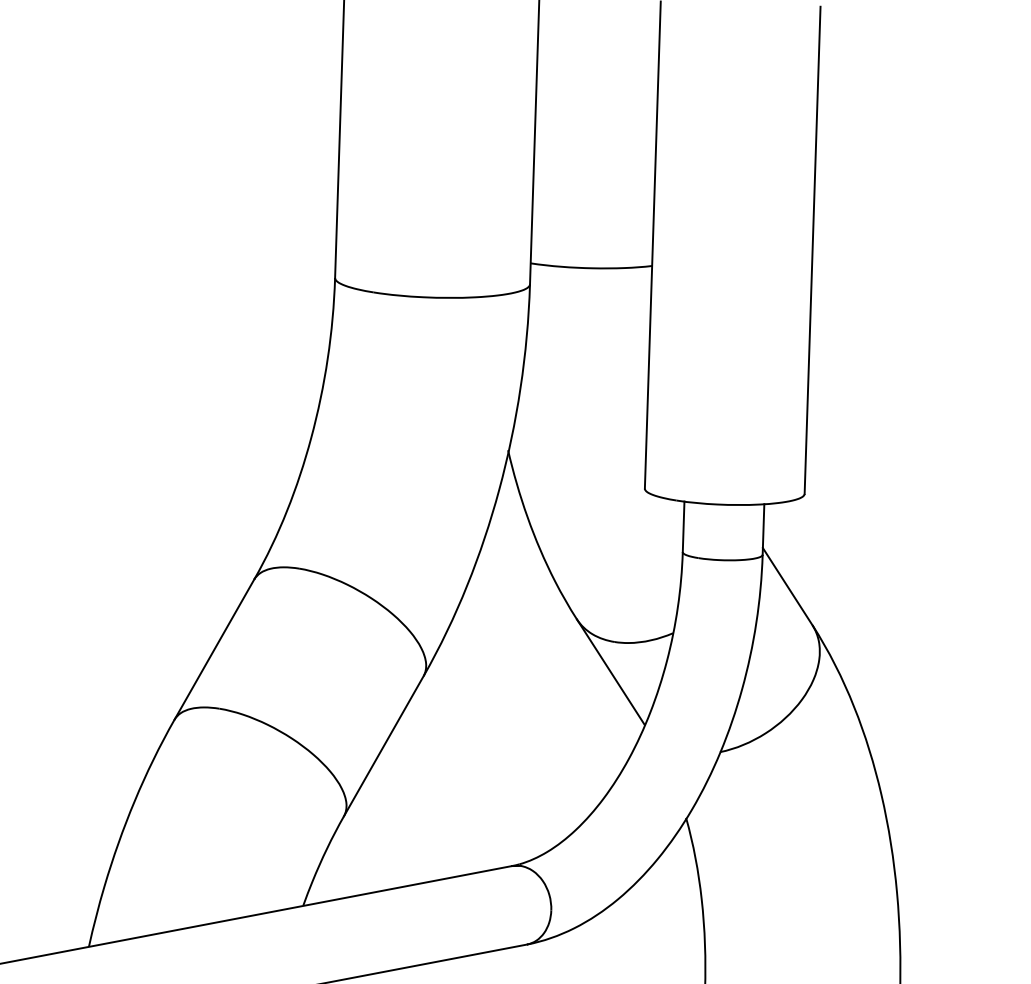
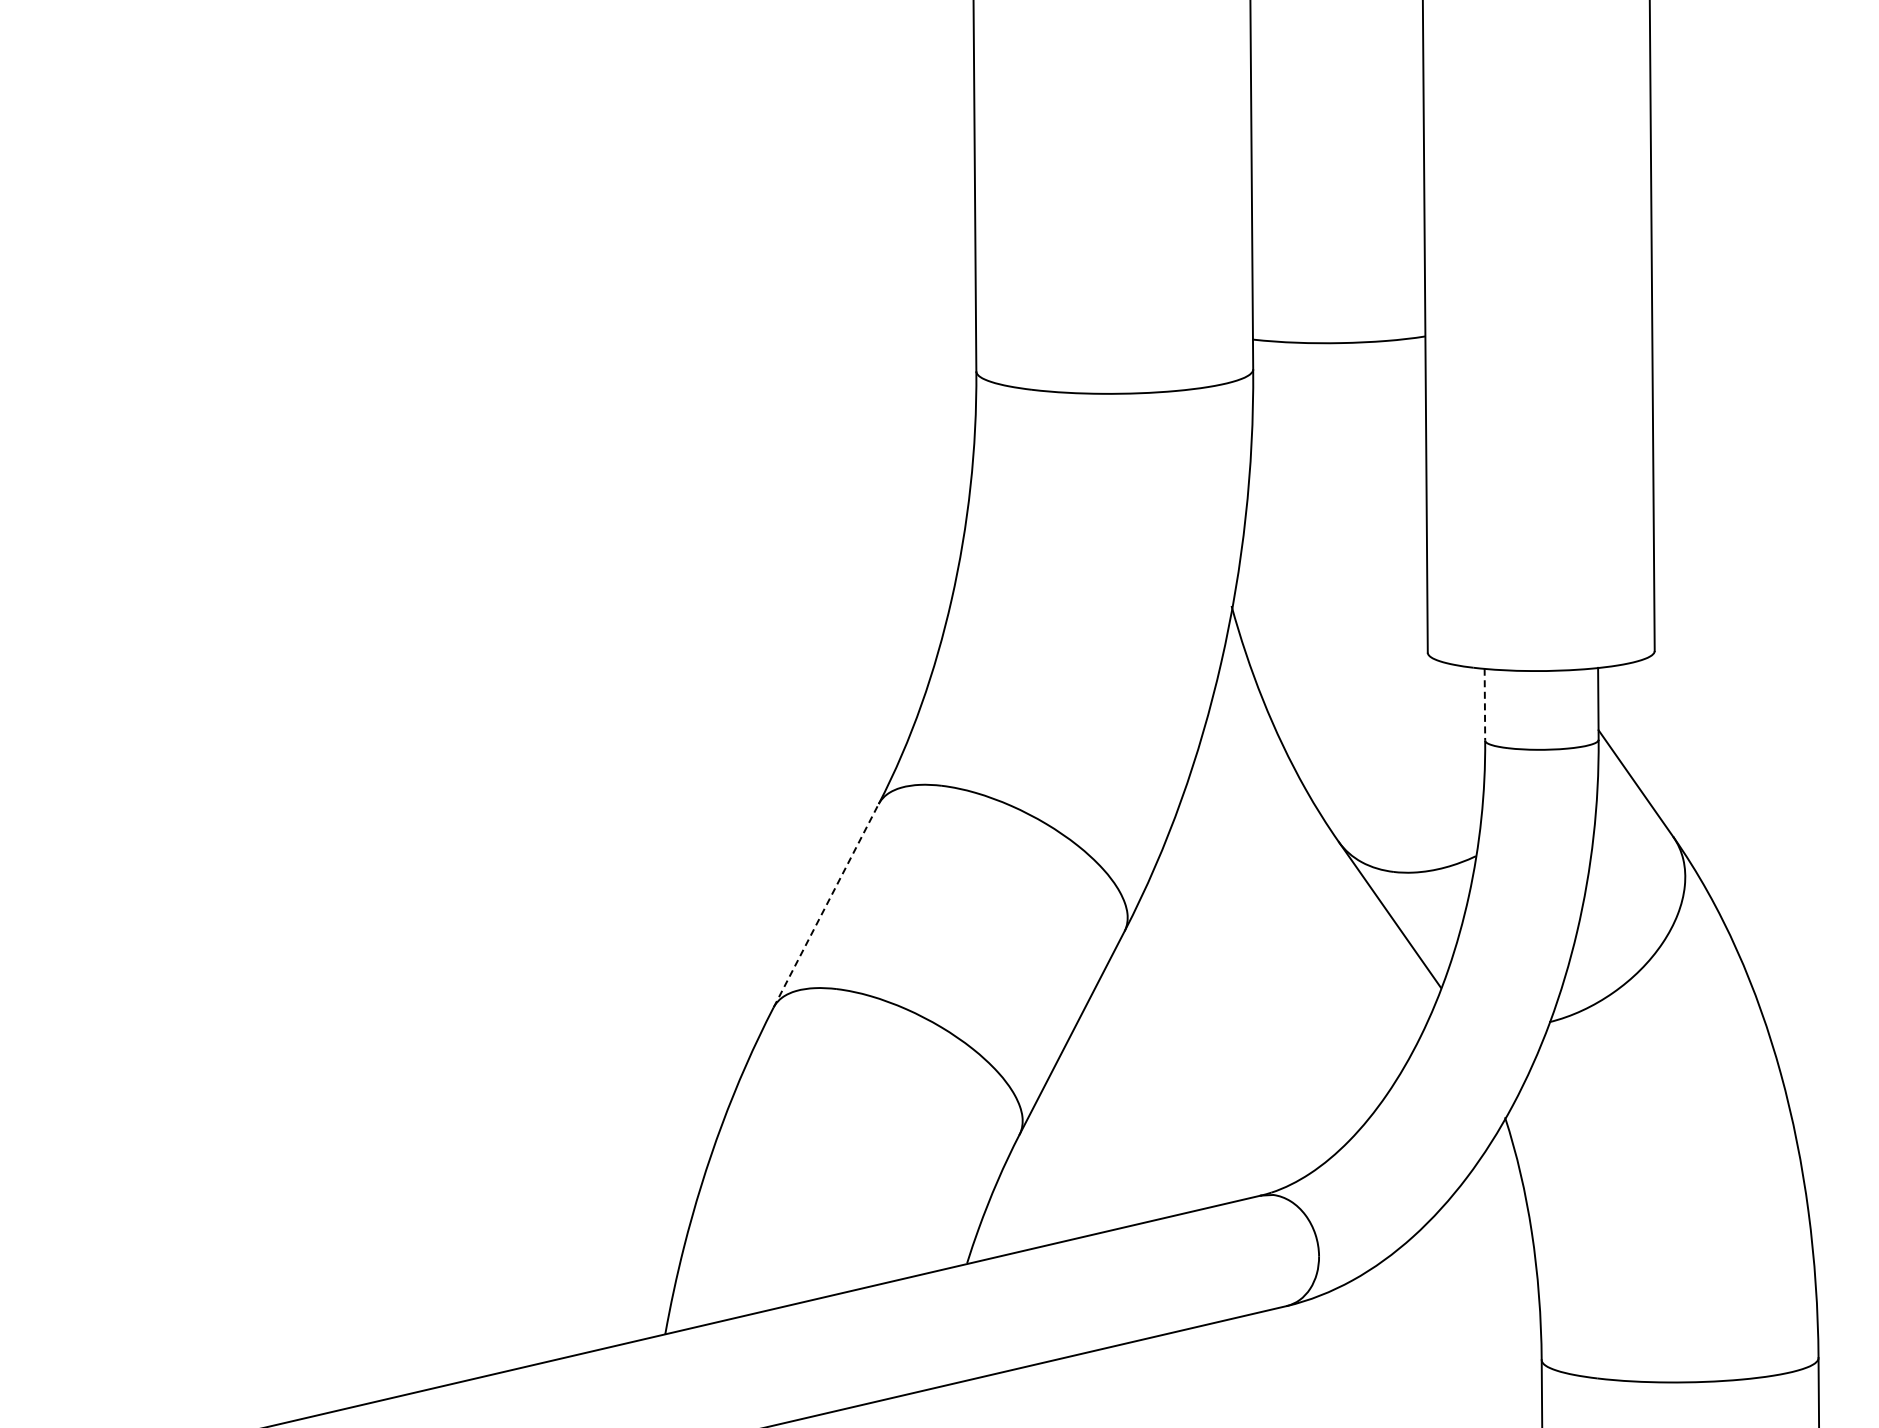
line: (683, 526) -> (1484, 704), solid -> dashed
line: (214, 649) -> (826, 905), solid -> dashed

